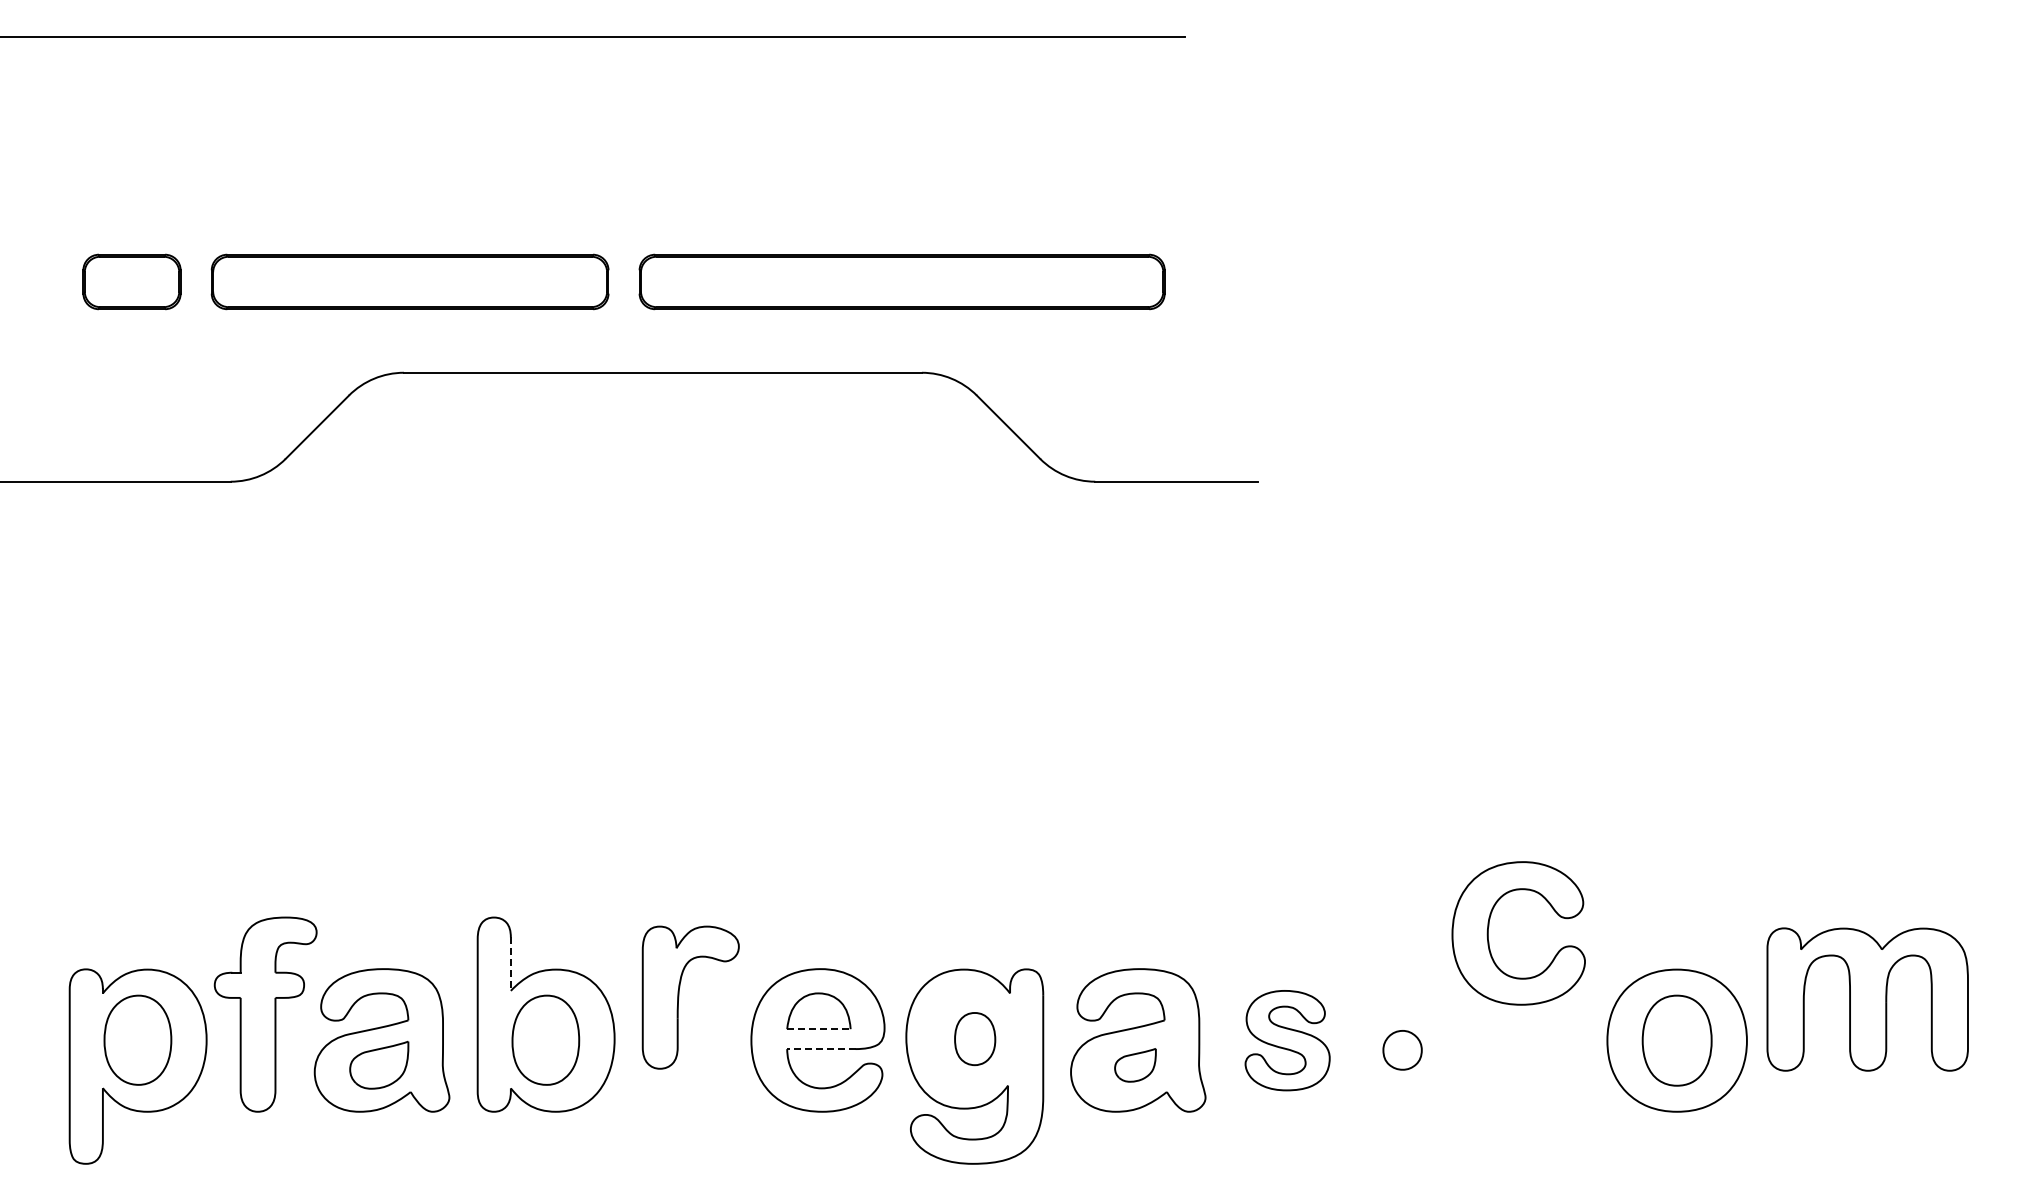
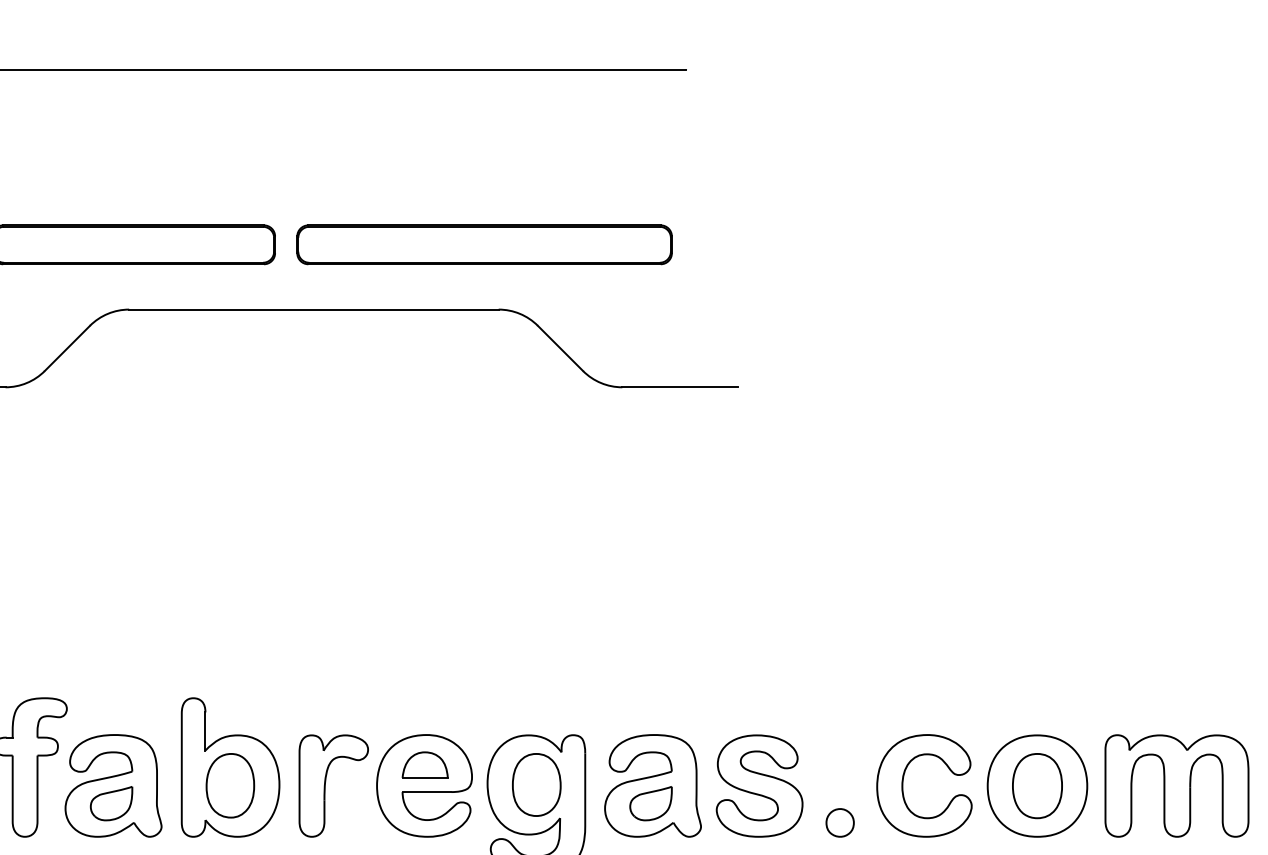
part: (1489, 926) -> (903, 780), moved
line: (510, 964) -> (205, 731), dashed -> solid
part: (679, 997) -> (325, 785), moved
part: (1867, 999) -> (1176, 785), moved
line: (818, 1029) -> (424, 778), dashed -> solid
part: (974, 1038) -> (536, 784), size x1.67
part: (1287, 1040) -> (759, 785), size x1.43
line: (820, 1049) -> (426, 792), dashed -> solid
part: (1402, 1050) -> (840, 823), moved
part: (1135, 1065) -> (651, 803), size x1.43

